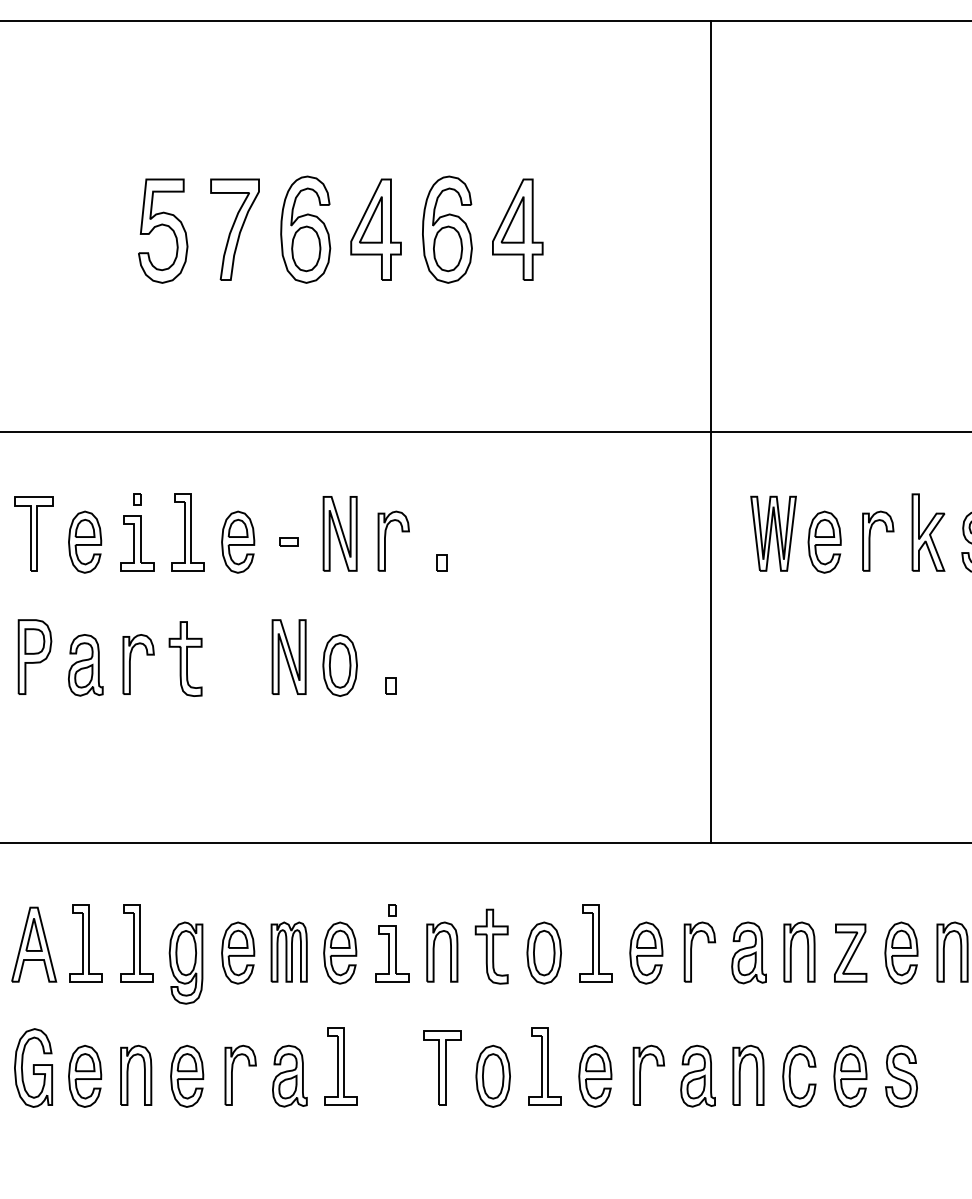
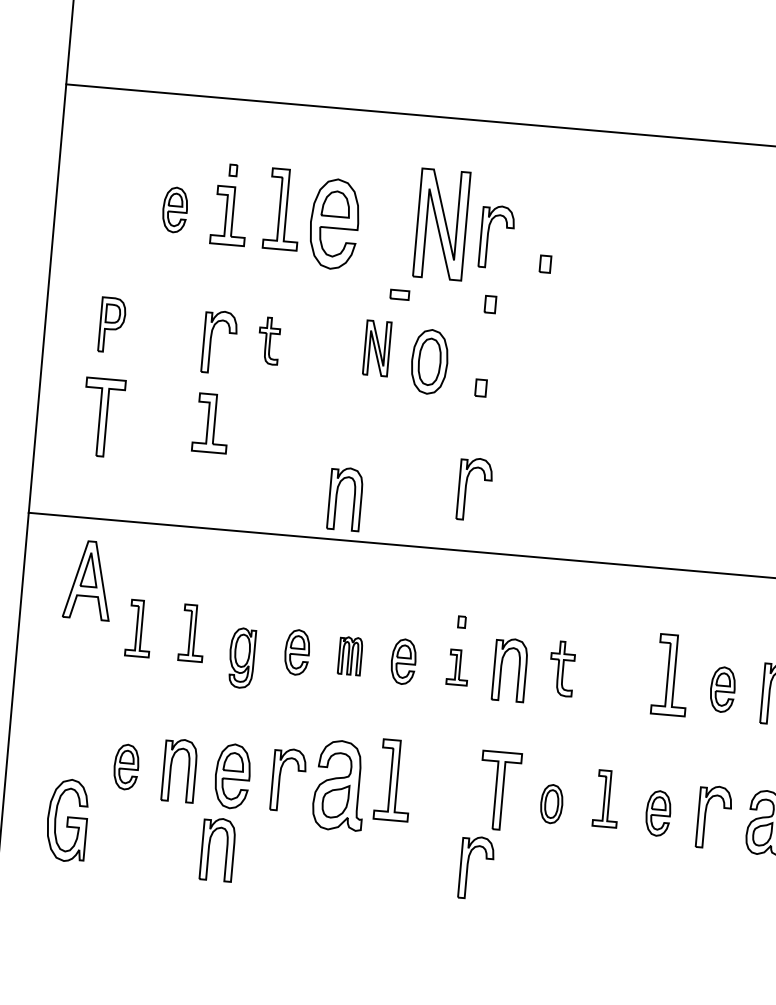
part: (33, 533) -> (102, 417), moved
part: (339, 533) -> (441, 224), size x1.4
part: (85, 541) -> (175, 209), size x0.7
part: (238, 541) -> (335, 223), size x1.4
part: (288, 541) -> (399, 294), moved
part: (392, 605) -> (489, 304), added
part: (34, 656) -> (111, 324), size x0.7
part: (288, 656) -> (376, 347), size x0.7
part: (185, 658) -> (269, 340), size x0.6
part: (85, 665) -> (164, 338), removed
part: (137, 742) -> (211, 423), added
part: (385, 782) -> (466, 488), added
part: (263, 802) -> (337, 497), added
part: (85, 943) -> (138, 628), size x0.7
part: (136, 943) -> (192, 633), size x0.7
part: (34, 944) -> (89, 580), moved
part: (491, 946) -> (561, 668), size x0.7
part: (288, 951) -> (349, 655), size x0.6
part: (238, 952) -> (297, 651), size x0.7
part: (340, 952) -> (403, 661), size x0.7
part: (543, 952) -> (615, 679), removed
part: (646, 952) -> (722, 689), size x0.7
part: (392, 953) -> (458, 666), size x0.6
part: (185, 962) -> (241, 657), size x0.7
part: (544, 1066) -> (606, 798), size x0.7
part: (33, 1067) -> (67, 819), moved
part: (289, 1075) -> (339, 784), size x1.4
part: (492, 1075) -> (551, 803), size x0.6
part: (595, 1075) -> (658, 812), size x0.7
part: (85, 1076) -> (126, 767), size x0.7
part: (418, 1142) -> (467, 866), added
part: (171, 1146) -> (209, 848), added

